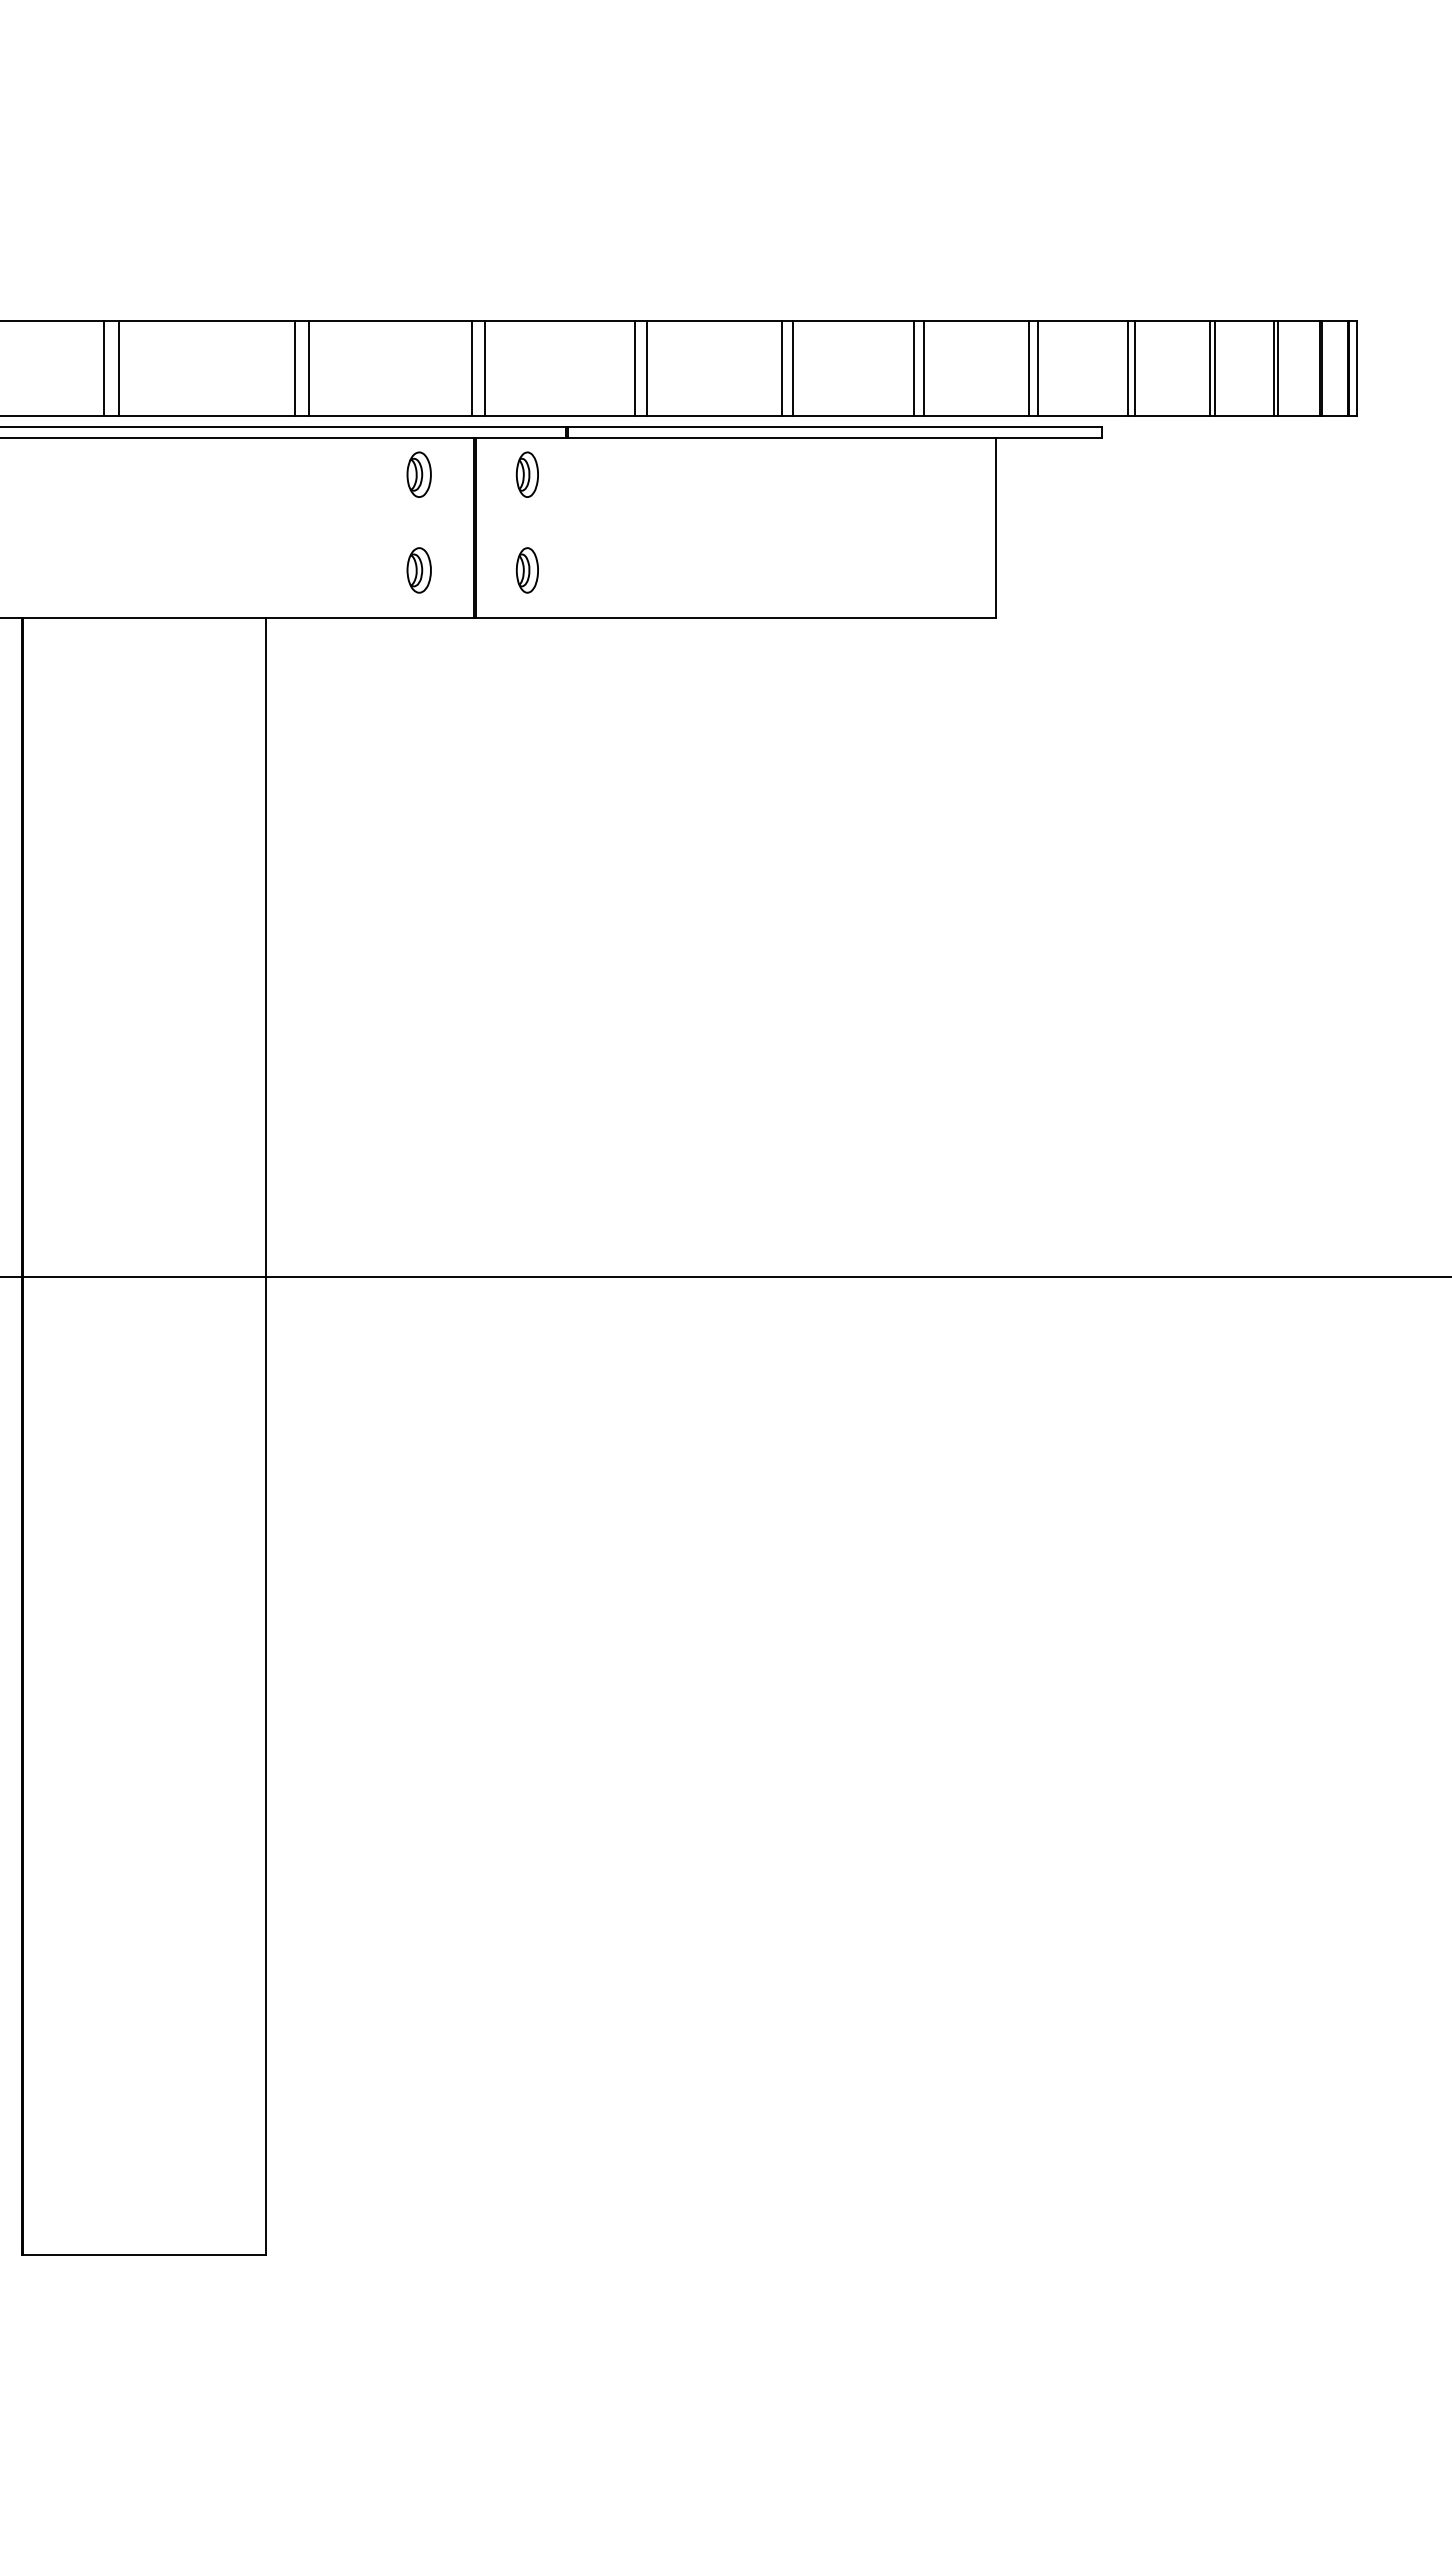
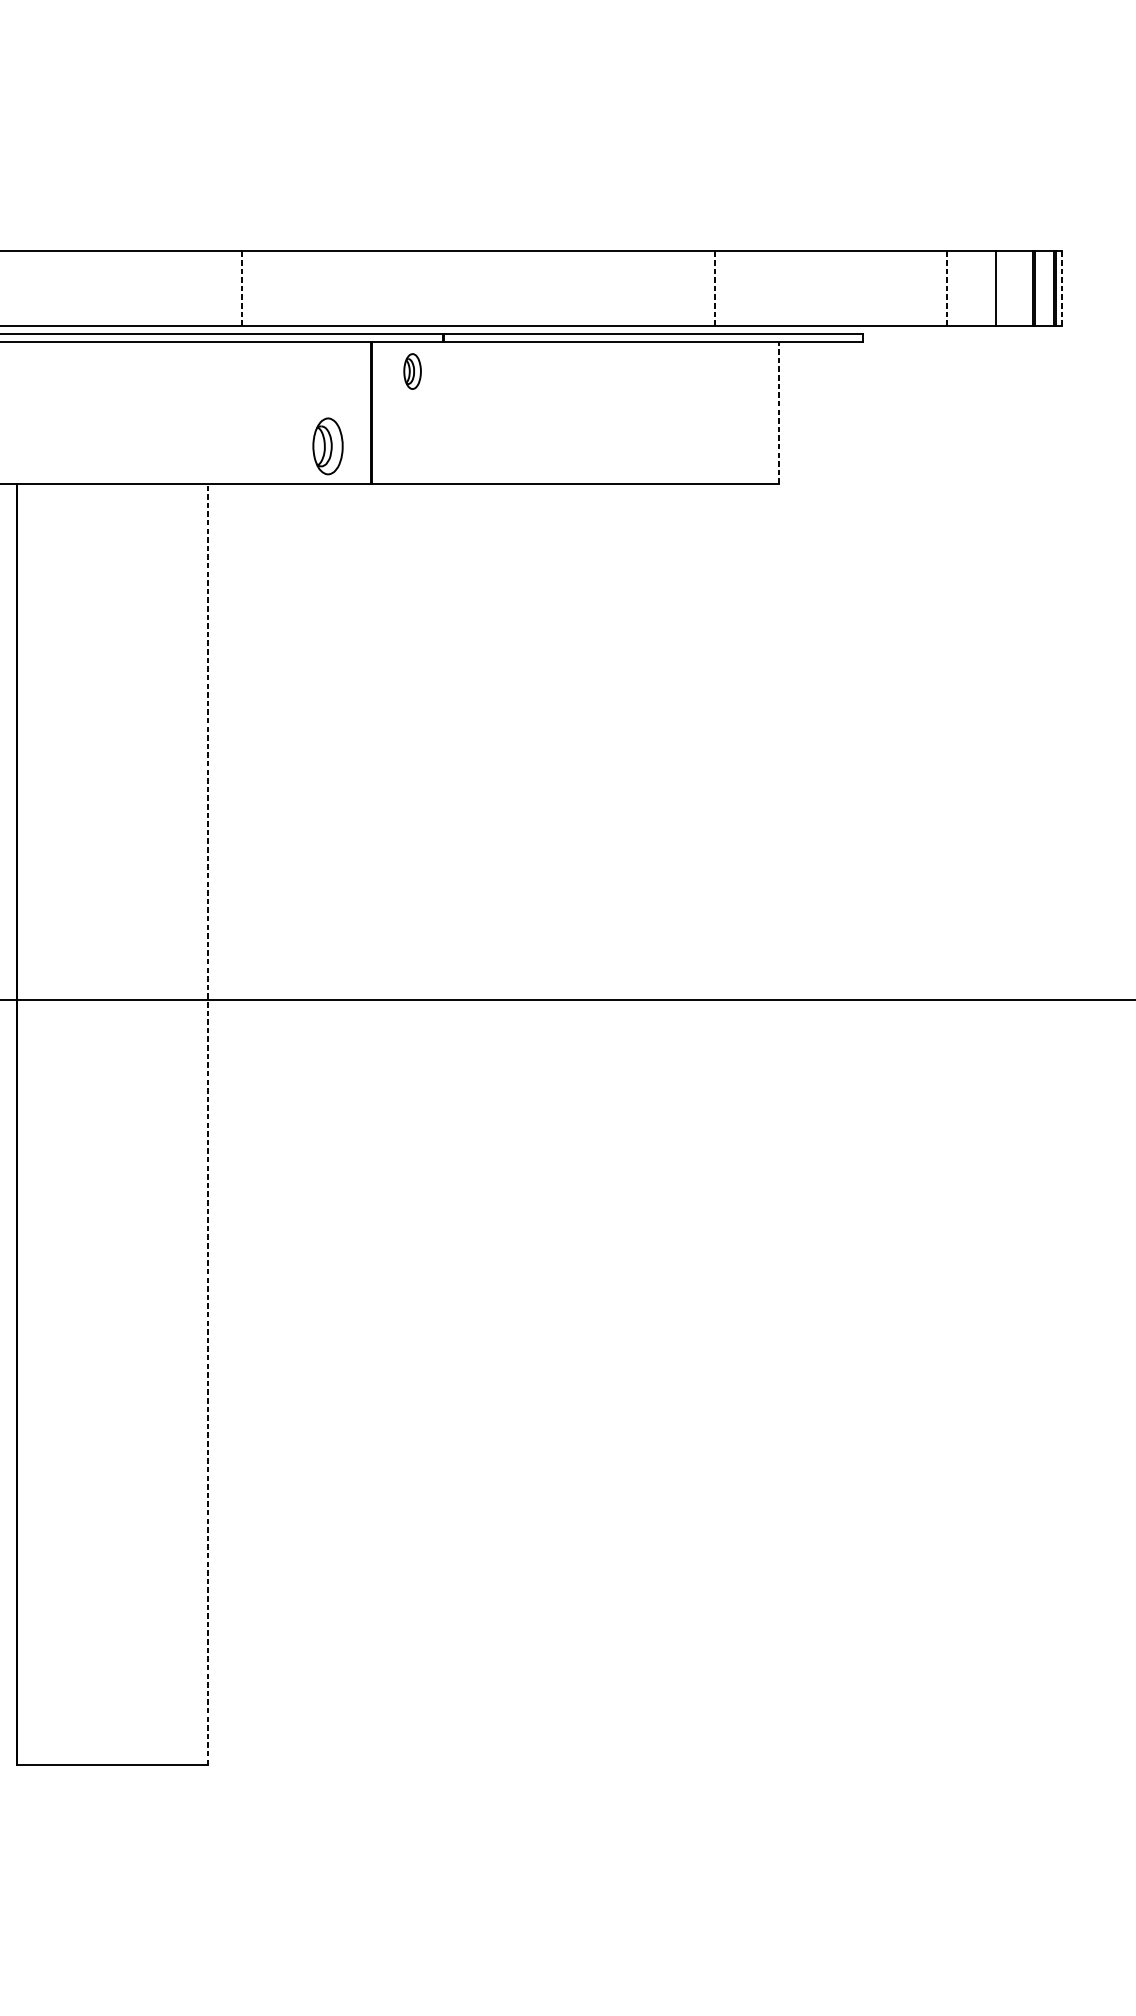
line: (104, 368) -> (81, 288), removed
line: (119, 368) -> (93, 288), removed
line: (294, 368) -> (230, 288), removed
line: (309, 368) -> (242, 288), solid -> dashed
line: (471, 368) -> (368, 288), removed
line: (484, 368) -> (379, 288), removed
line: (634, 368) -> (496, 288), removed
line: (646, 368) -> (505, 288), removed
line: (782, 368) -> (612, 288), removed
line: (793, 368) -> (620, 288), removed
line: (913, 368) -> (714, 288), solid -> dashed
line: (923, 368) -> (722, 288), removed
line: (1029, 368) -> (805, 288), removed
line: (1037, 368) -> (811, 288), removed
line: (1128, 368) -> (882, 288), removed
line: (1135, 368) -> (888, 288), removed
line: (1209, 368) -> (946, 288), solid -> dashed
line: (1215, 368) -> (951, 288), removed
line: (1277, 368) -> (999, 288), removed
line: (1357, 368) -> (1062, 288), solid -> dashed
part: (418, 474) -> (327, 371), removed
line: (996, 527) -> (779, 412), solid -> dashed
part: (418, 570) -> (327, 446), size x1.6
part: (526, 570) -> (411, 446), removed
line: (265, 1436) -> (207, 1124), solid -> dashed

